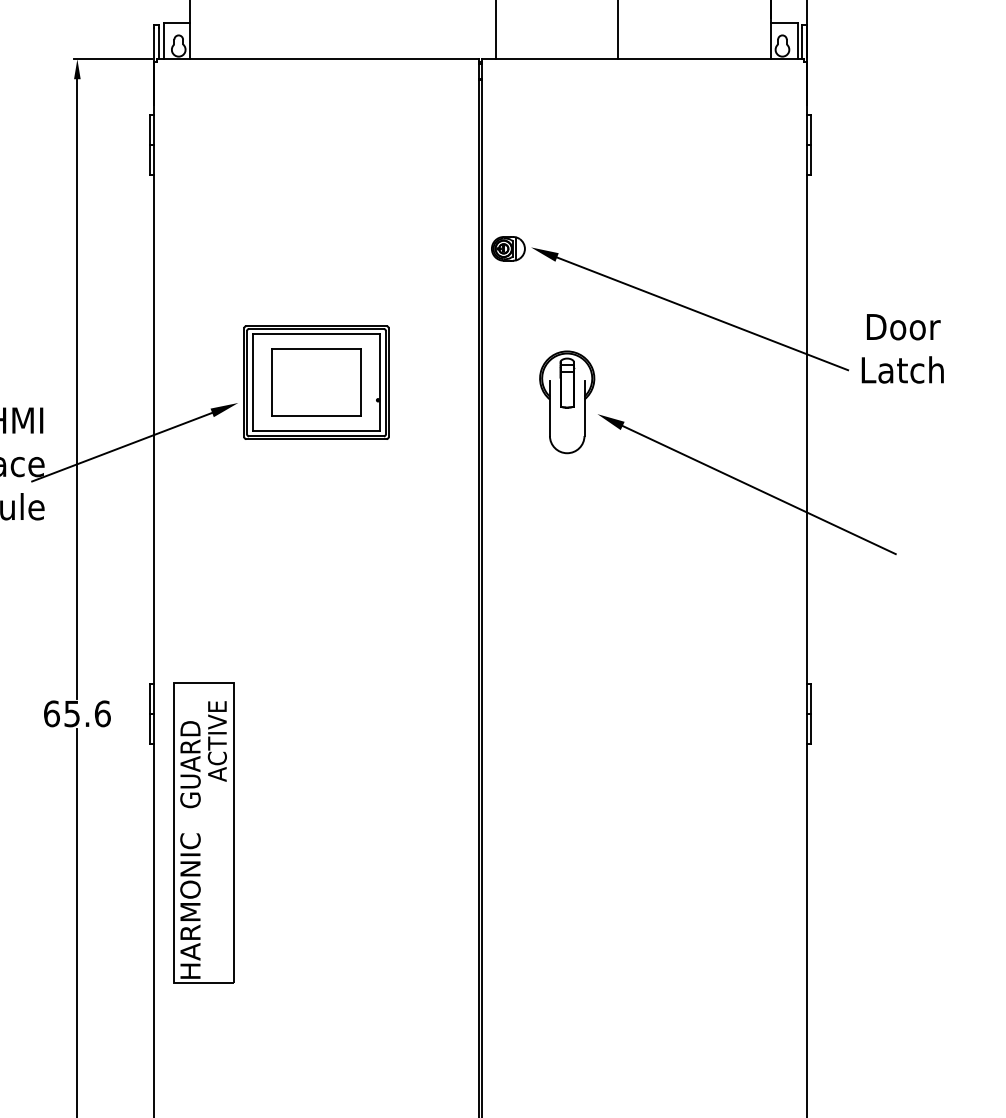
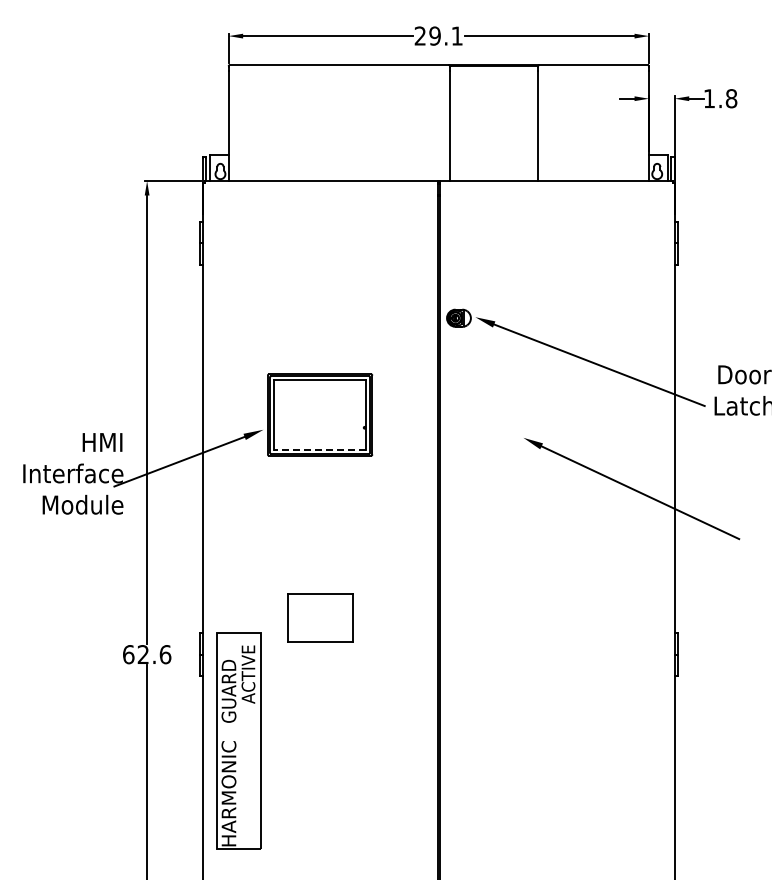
part: (317, 381) -> (320, 617), moved
part: (567, 401) -> (501, 428), removed
line: (315, 430) -> (319, 449), solid -> dashed
text: (70, 713) -> (142, 654), 65.6 -> 62.6

